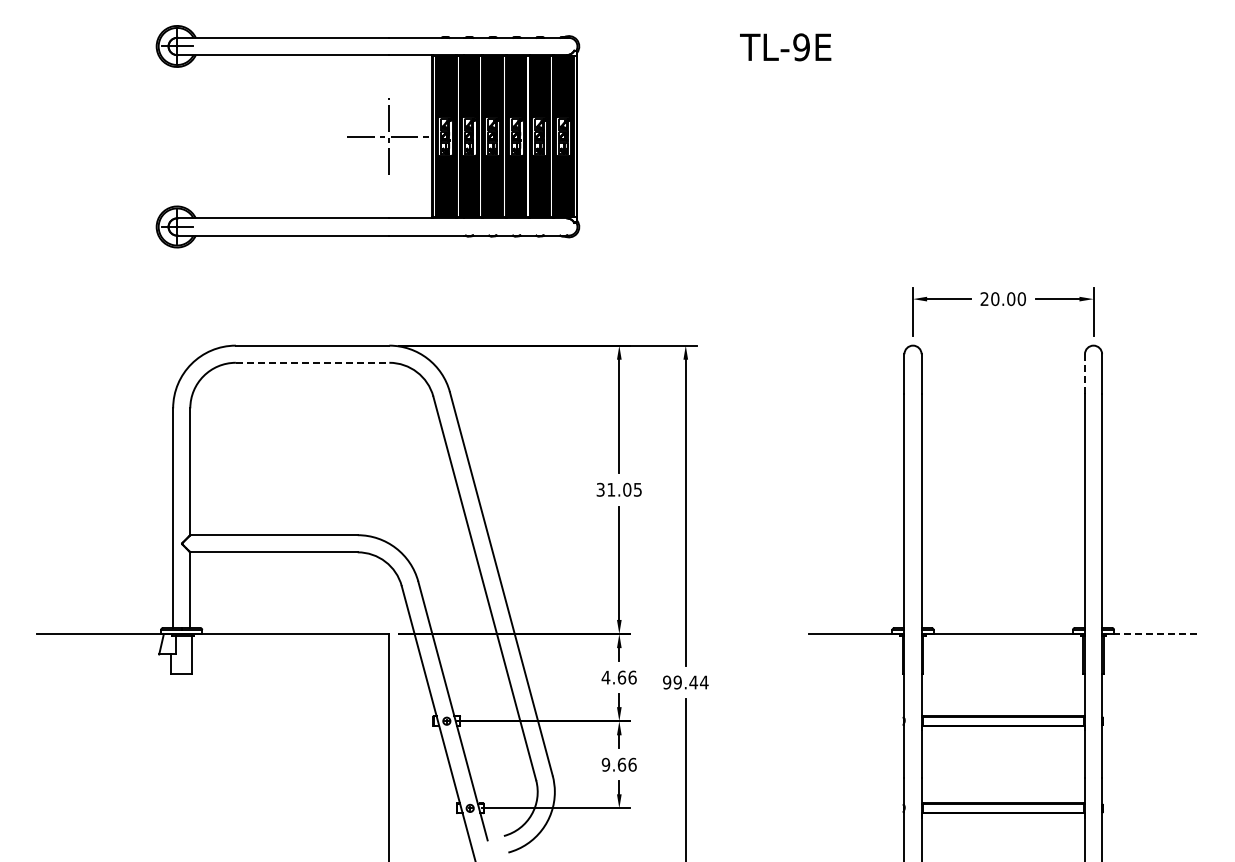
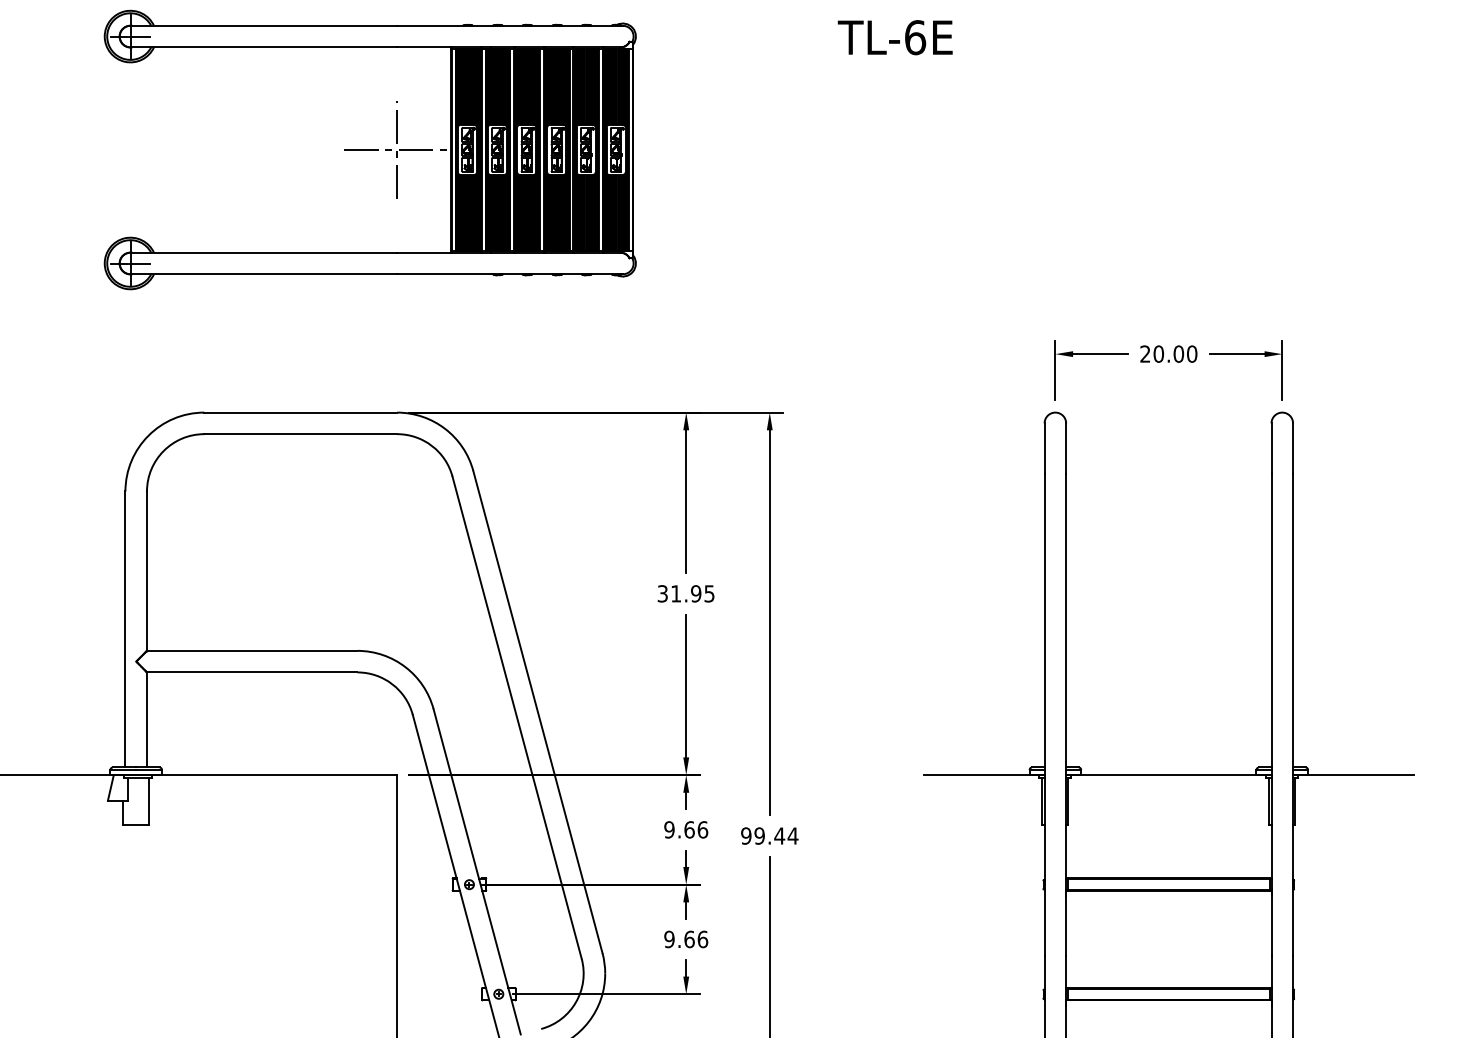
text: (801, 47) -> (915, 37), TL-9E -> TL-6E
line: (312, 362) -> (300, 433), dashed -> solid
line: (1084, 374) -> (1270, 448), dashed -> solid
text: (627, 489) -> (696, 593), 31.05 -> 31.95
line: (1150, 634) -> (1353, 775), dashed -> solid
text: (605, 677) -> (668, 829), 4.66 -> 9.66

